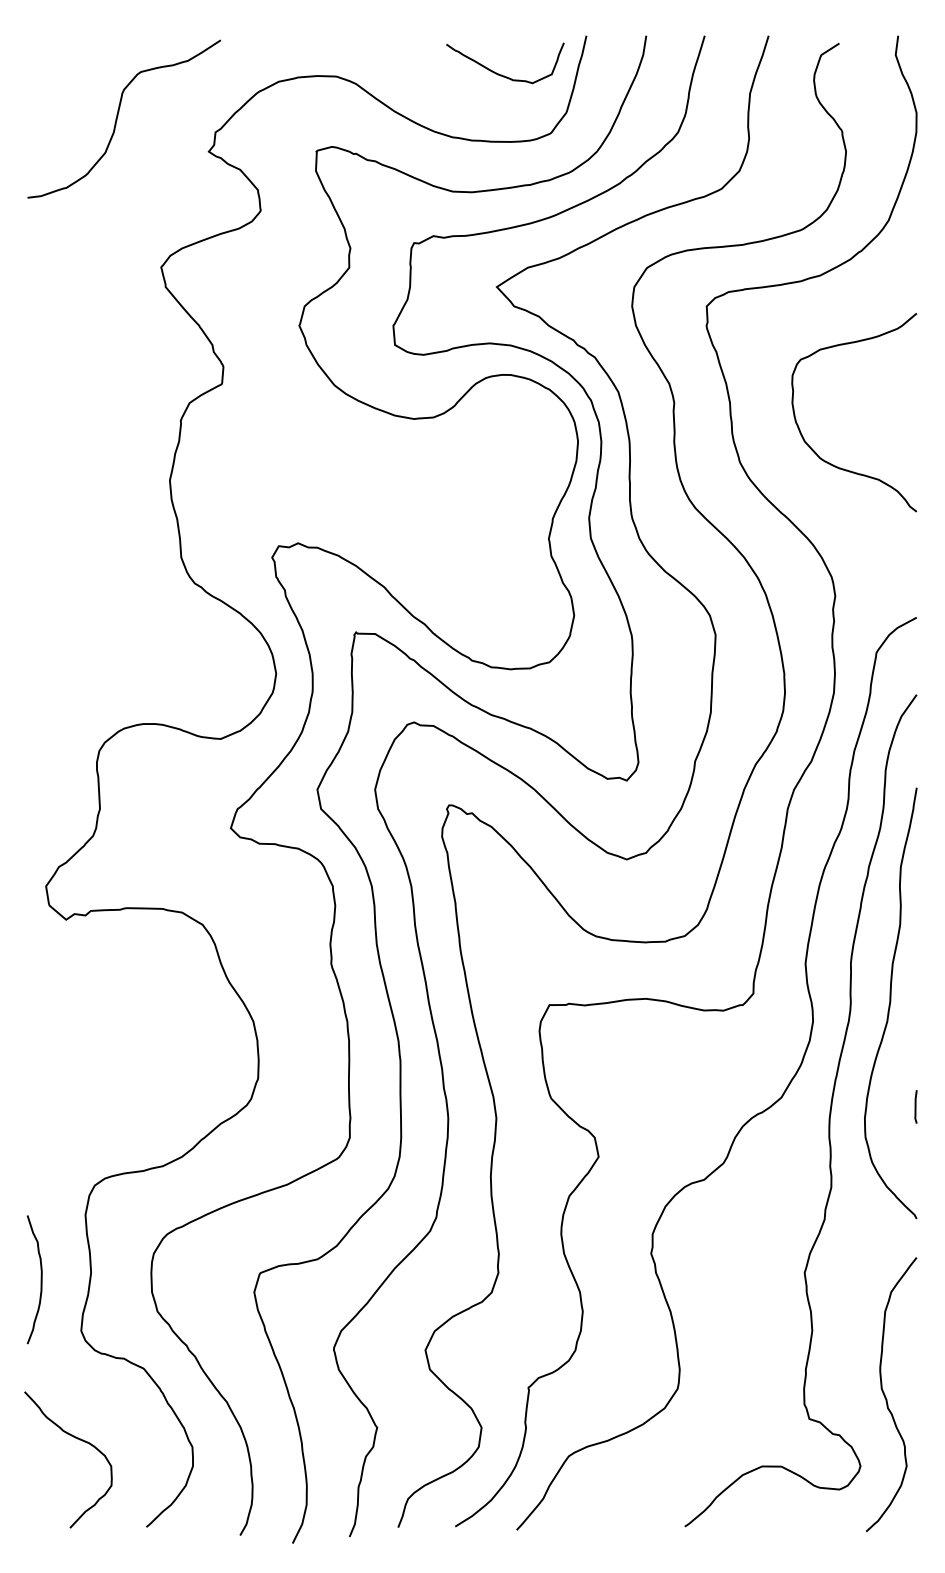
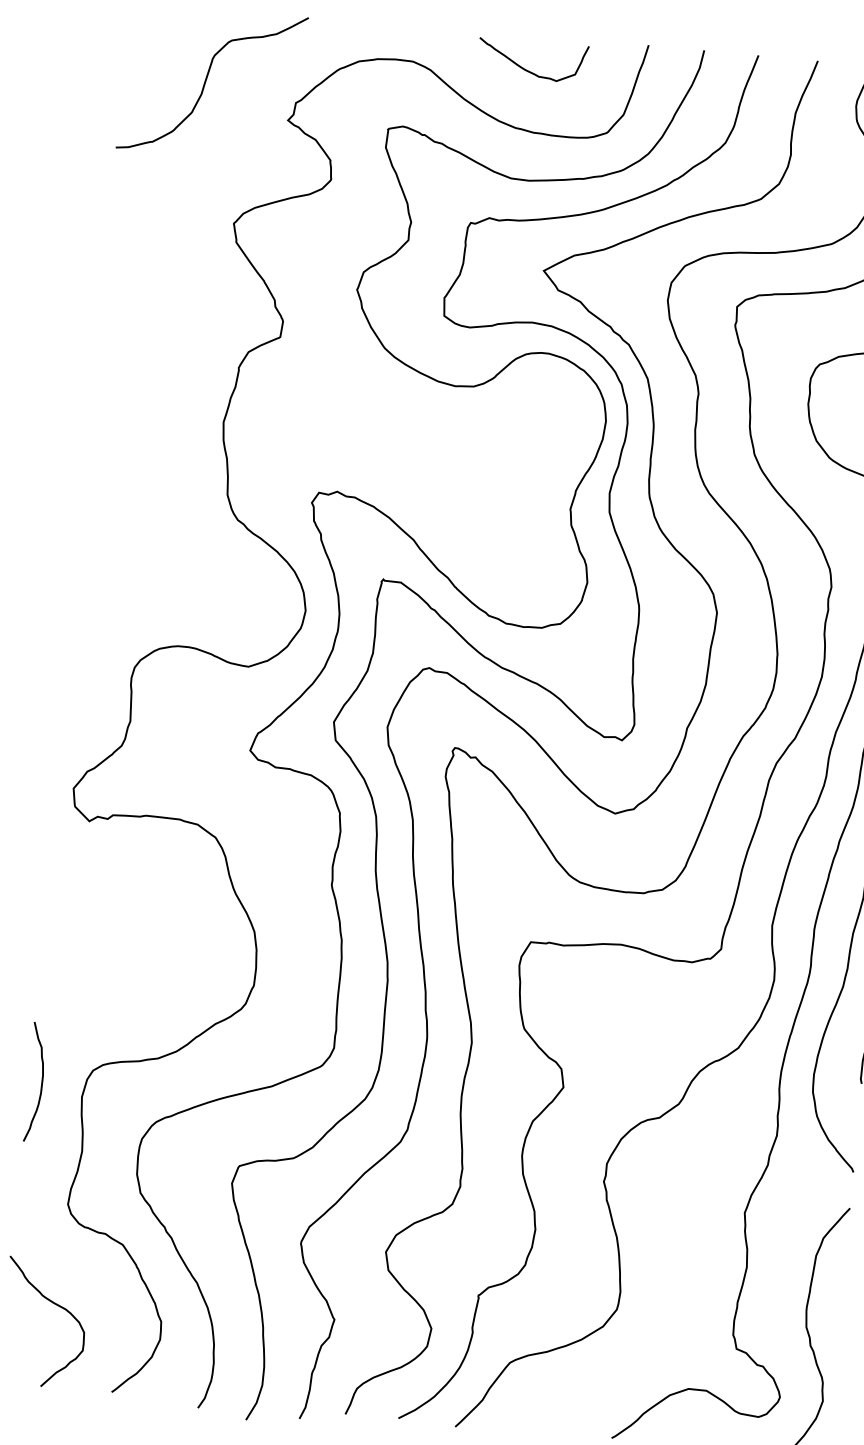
curve: (499, 73) -> (526, 69), moved
curve: (40, 1279) -> (41, 1082), moved

